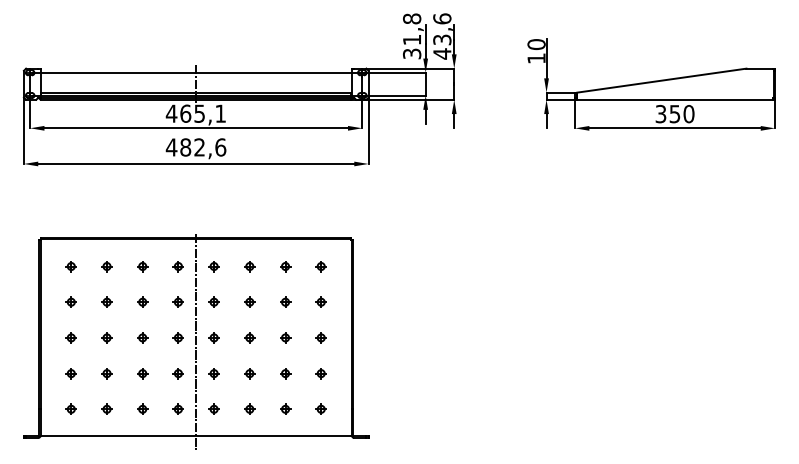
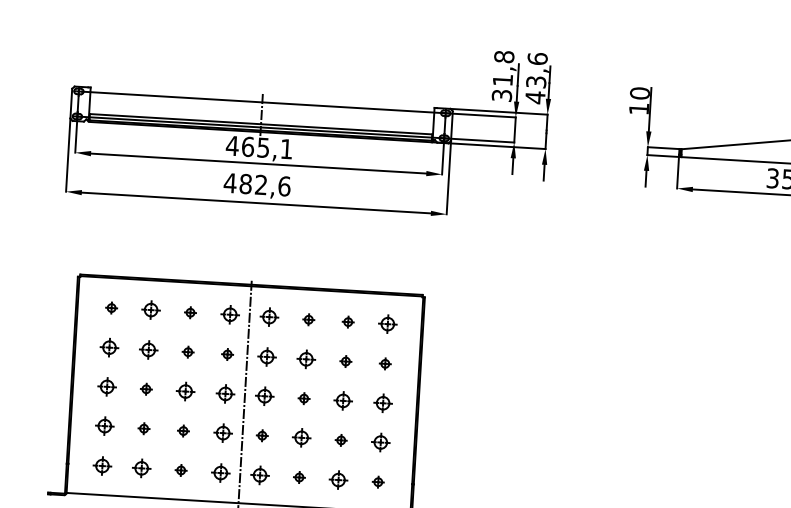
part: (106, 266) -> (150, 310), size x1.6
part: (177, 266) -> (228, 315), size x1.6
part: (213, 266) -> (268, 317), size x1.6
part: (320, 266) -> (386, 324), size x1.6
part: (70, 301) -> (108, 346), size x1.6
part: (106, 301) -> (148, 349), size x1.6
part: (213, 301) -> (266, 356), size x1.6
part: (249, 301) -> (306, 358), size x1.6
part: (70, 337) -> (106, 386), size x1.6
part: (142, 337) -> (185, 391), size x1.6
part: (177, 337) -> (224, 393), size x1.6
part: (213, 337) -> (264, 395), size x1.6
part: (285, 337) -> (343, 400), size x1.6
part: (320, 337) -> (382, 402), size x1.6
part: (70, 373) -> (103, 426), size x1.6
part: (177, 373) -> (221, 433), size x1.6
part: (249, 373) -> (301, 437), size x1.6
part: (320, 373) -> (379, 442), size x1.6
part: (70, 408) -> (101, 464), size x1.6
part: (106, 408) -> (141, 467), size x1.6
part: (177, 408) -> (219, 471), size x1.6
part: (213, 408) -> (259, 474), size x1.6
part: (285, 408) -> (338, 478), size x1.6

